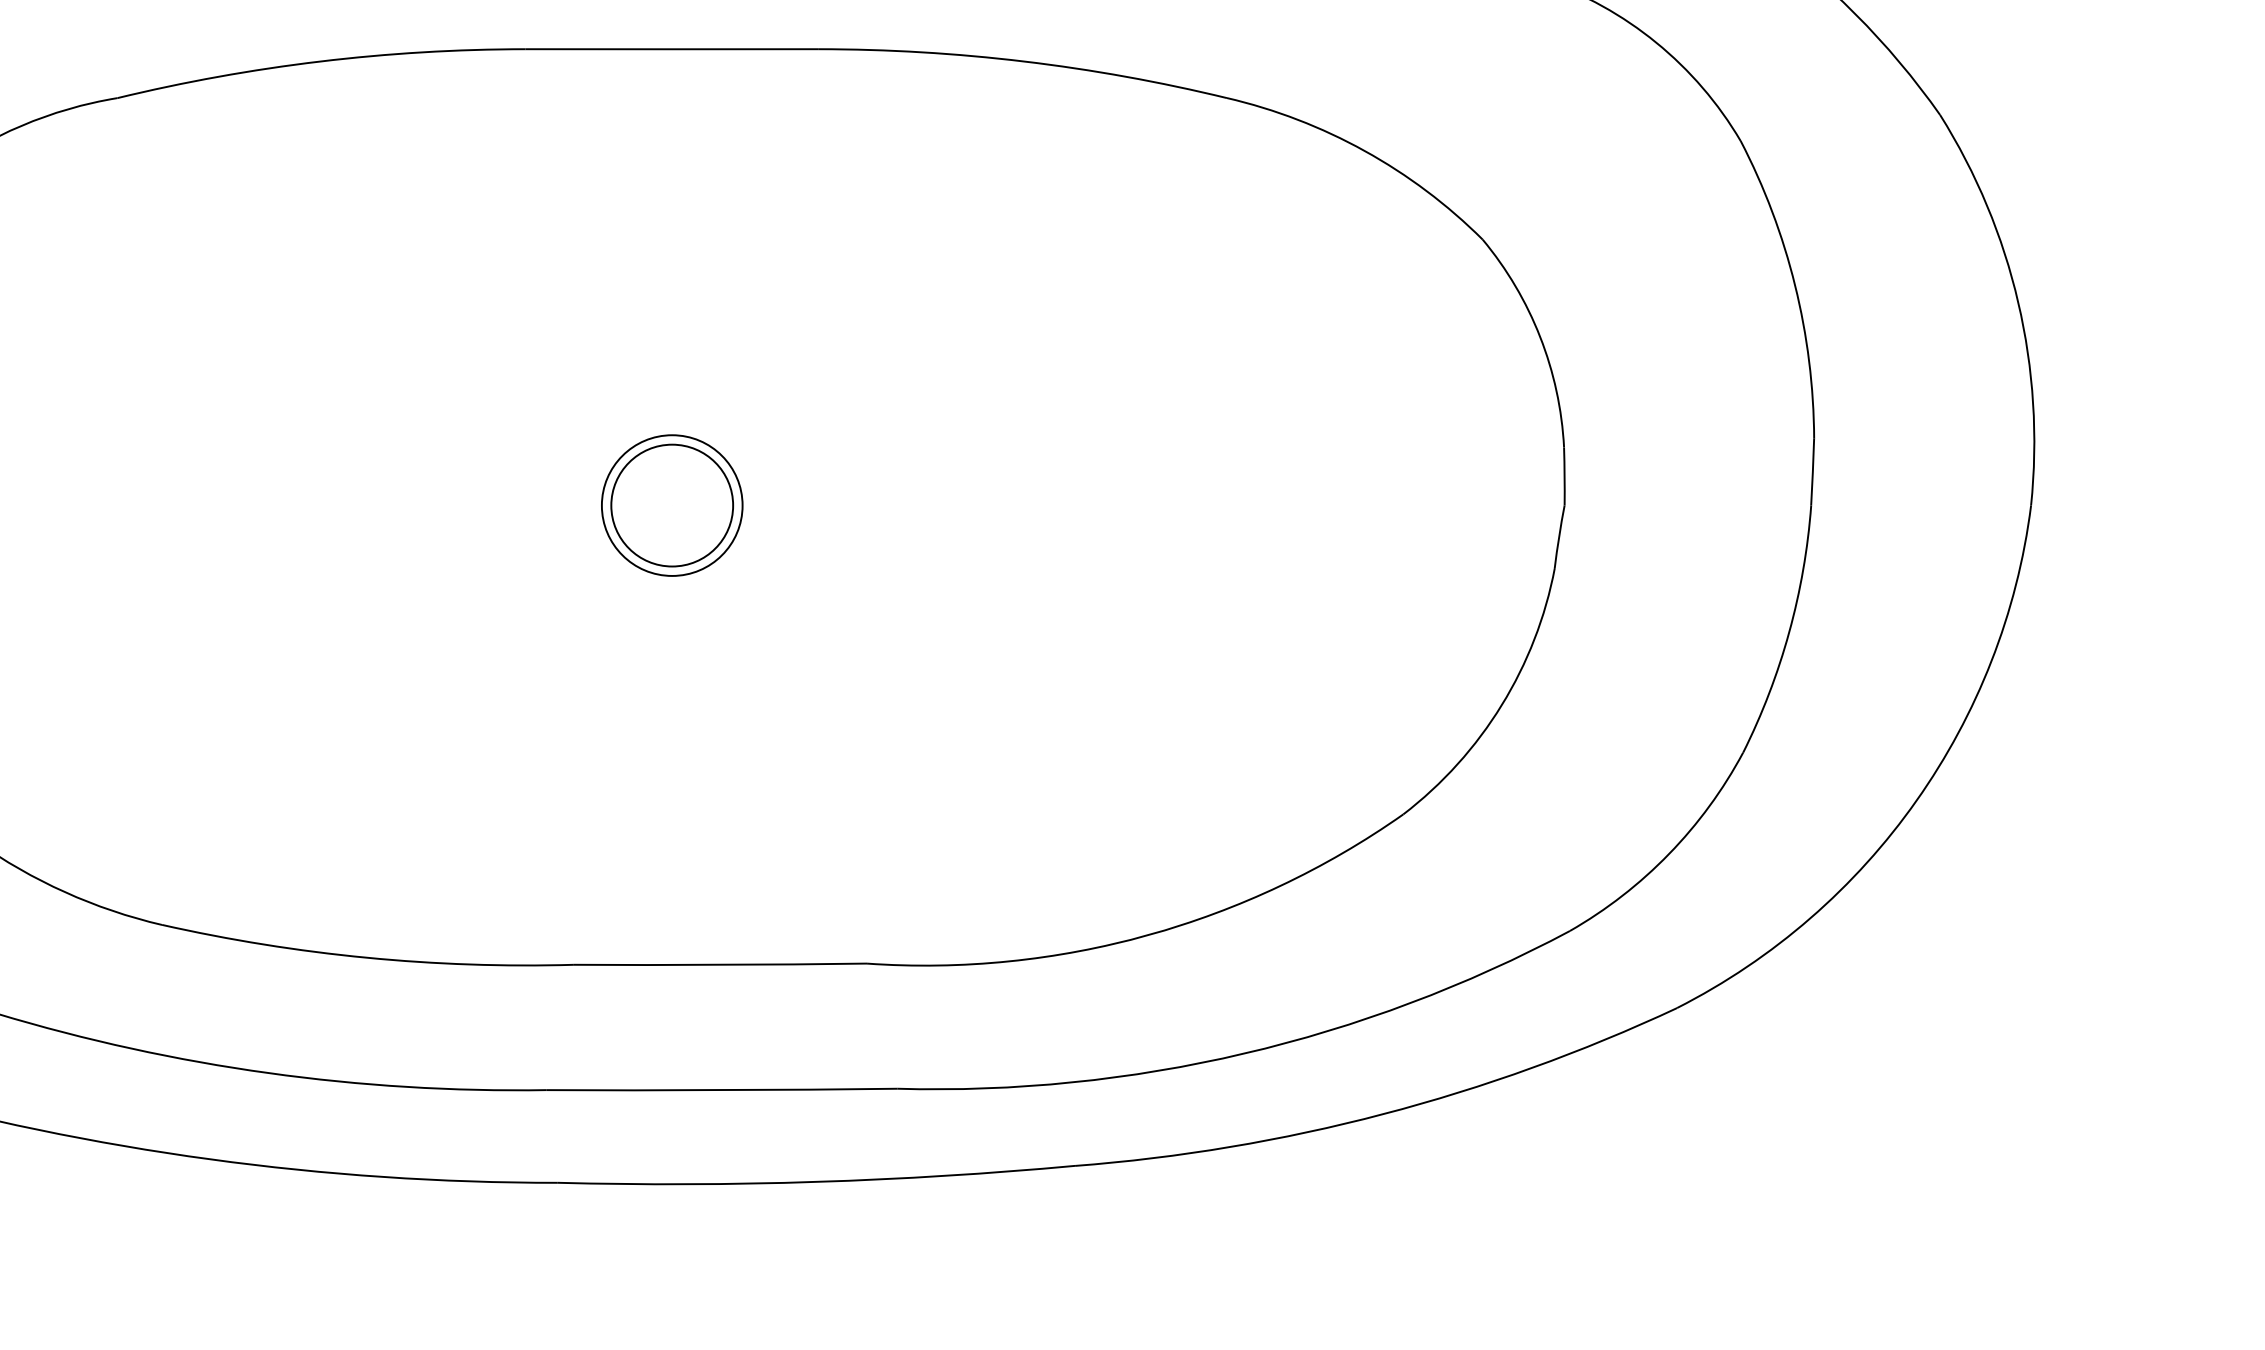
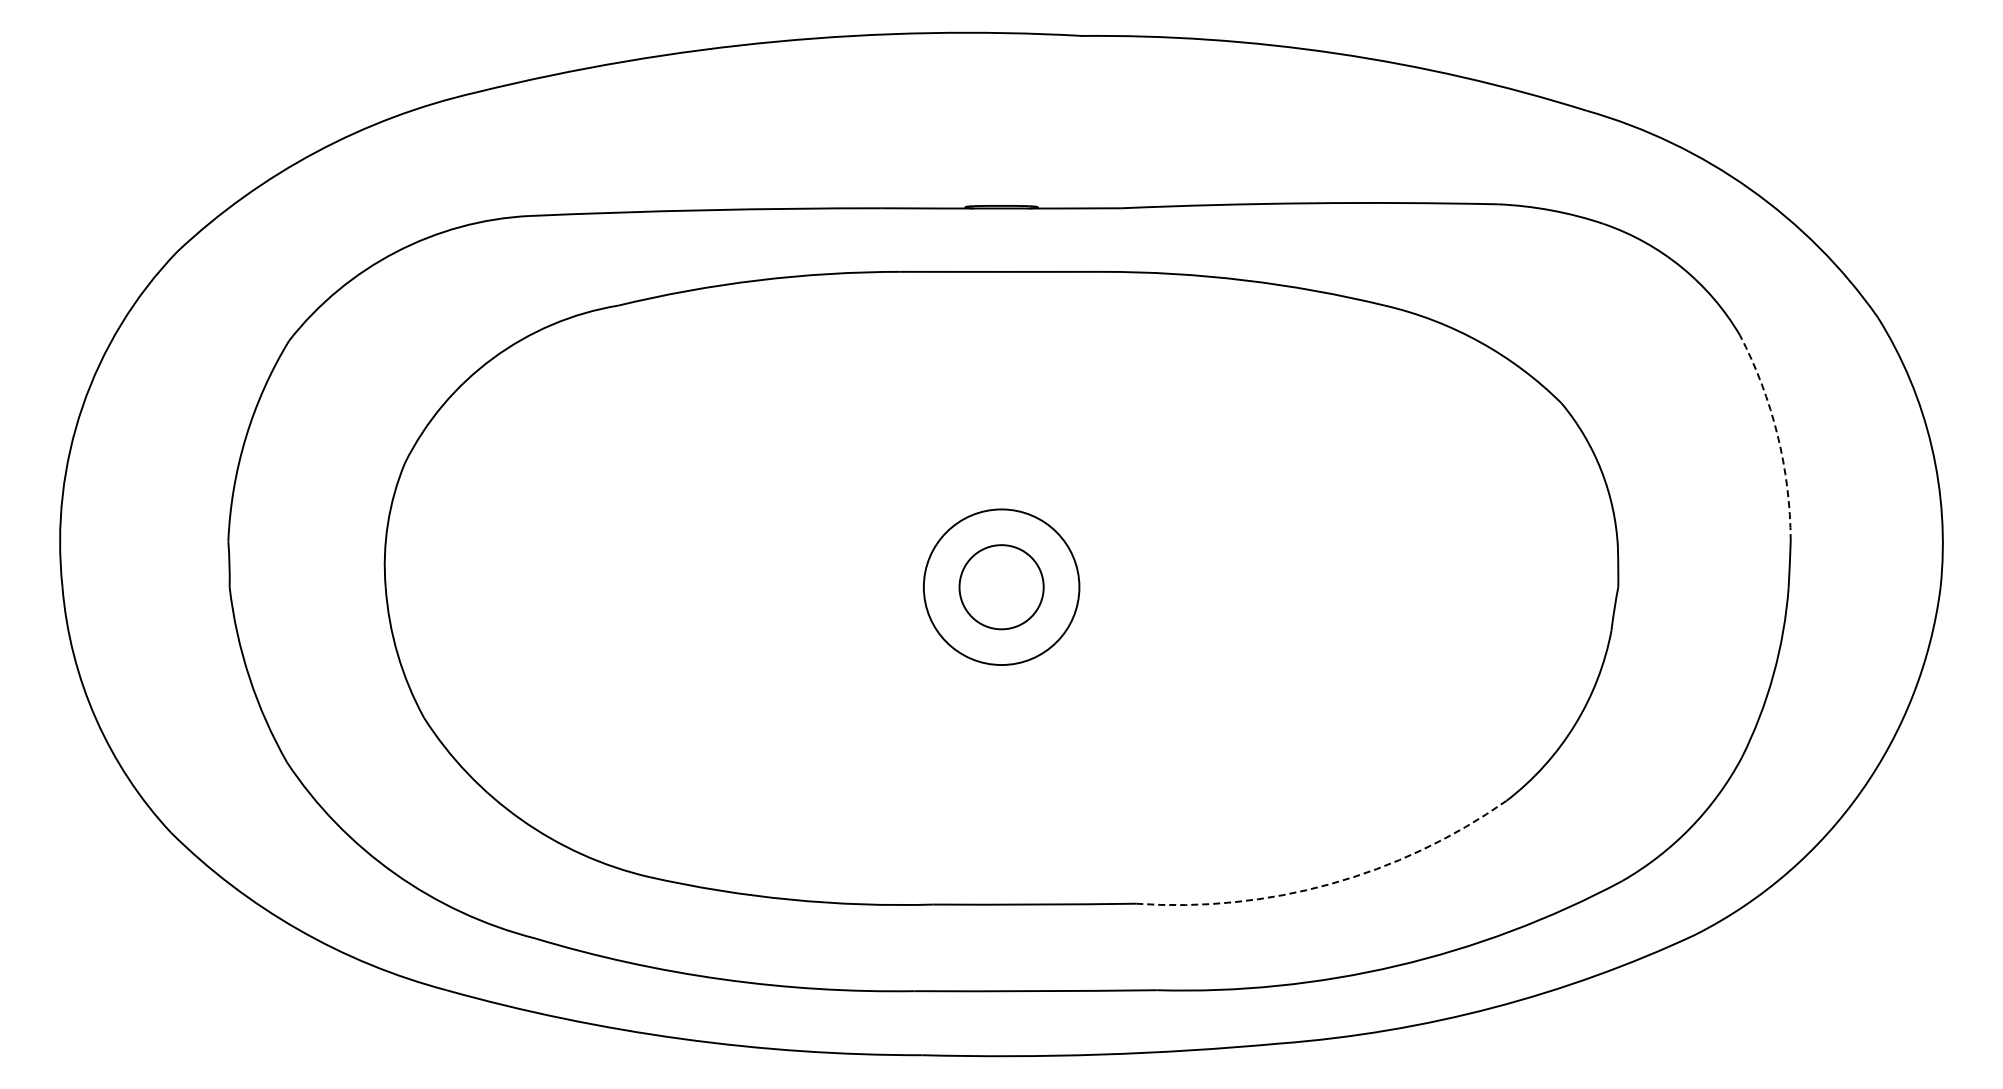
arc: (1795, 286) -> (1777, 435), solid -> dashed
circle: (672, 504) -> (1001, 586), size x1.6
arc: (1148, 935) -> (1330, 884), solid -> dashed

